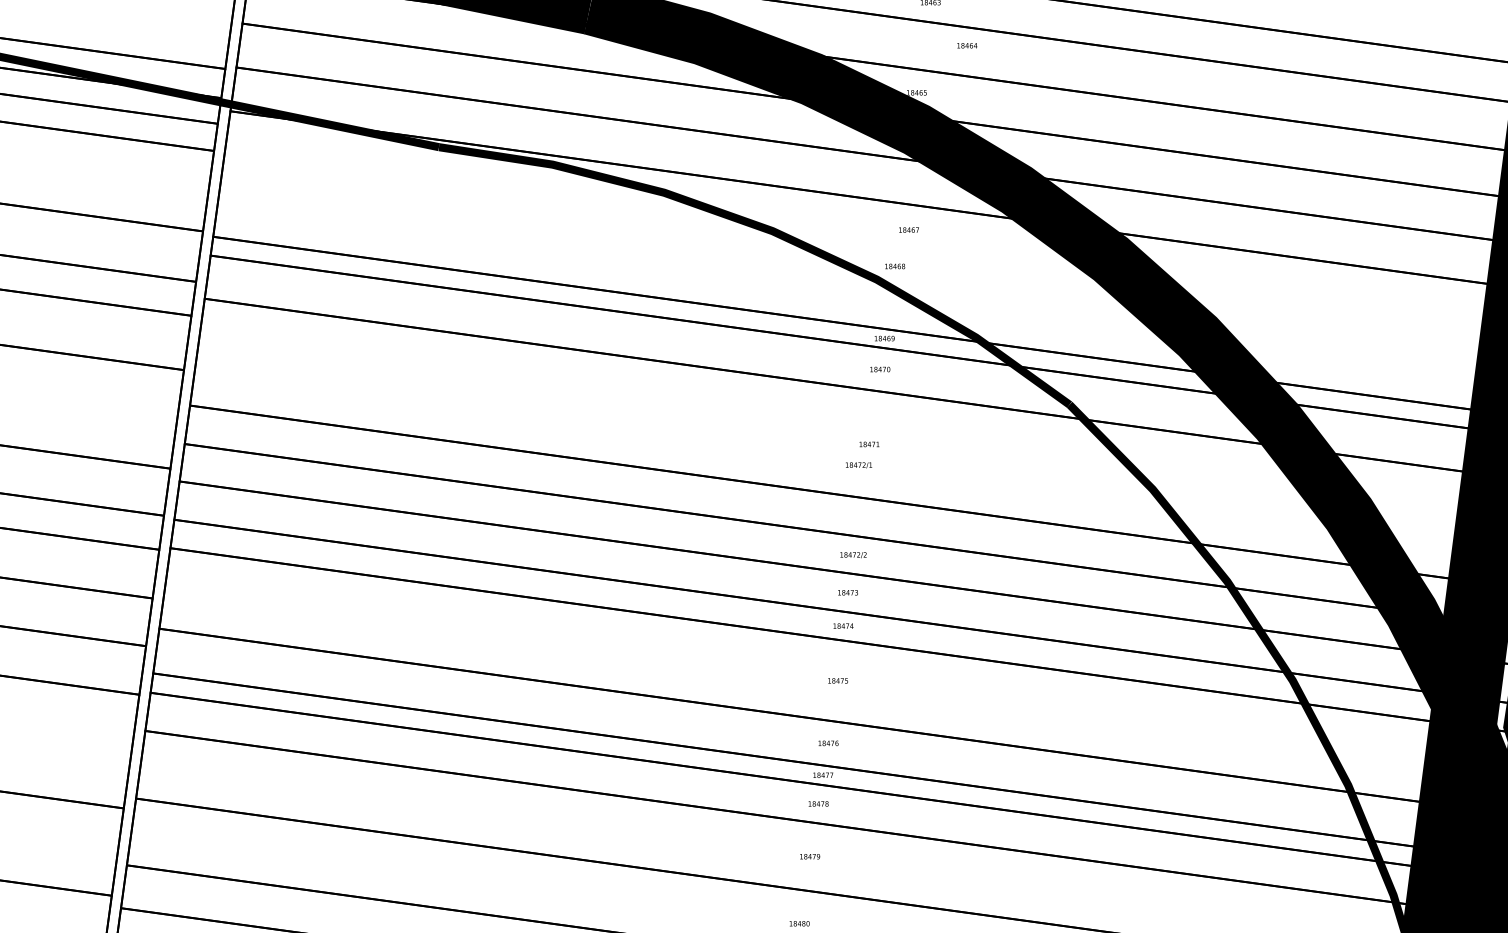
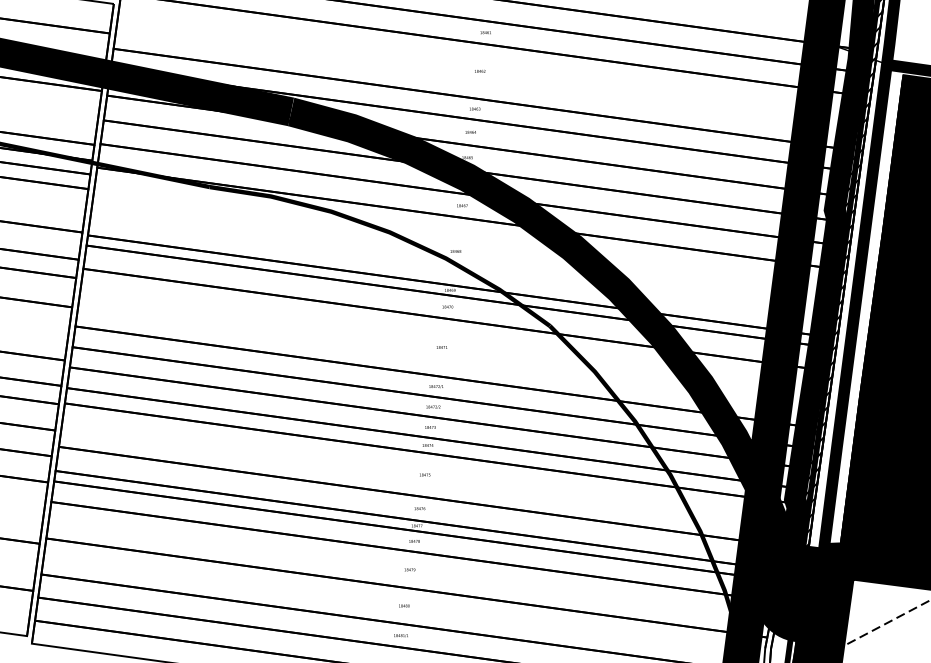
text: (966, 46) -> (470, 132), moved
text: (909, 229) -> (462, 205), moved
text: (859, 464) -> (436, 386), moved

